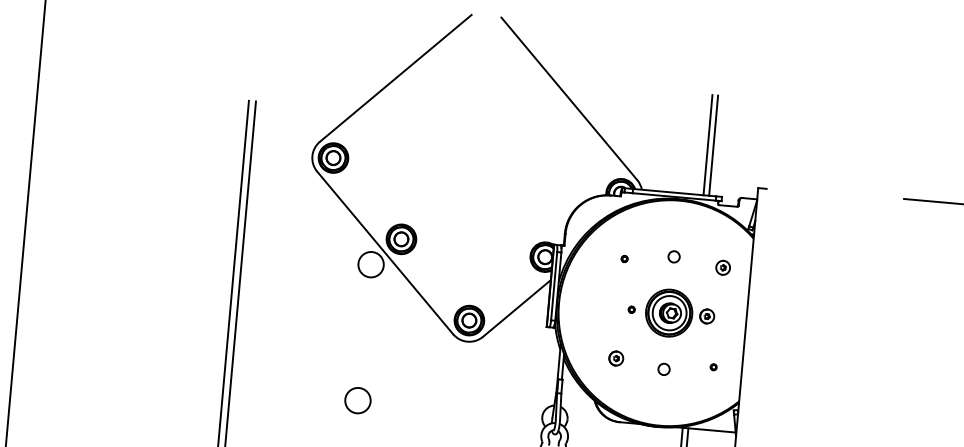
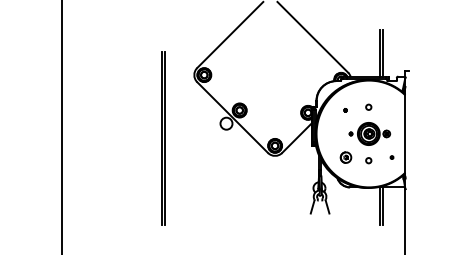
part: (723, 268) -> (392, 110), removed
part: (615, 358) -> (345, 157), size x1.6
circle: (356, 401) -> (225, 188), removed

